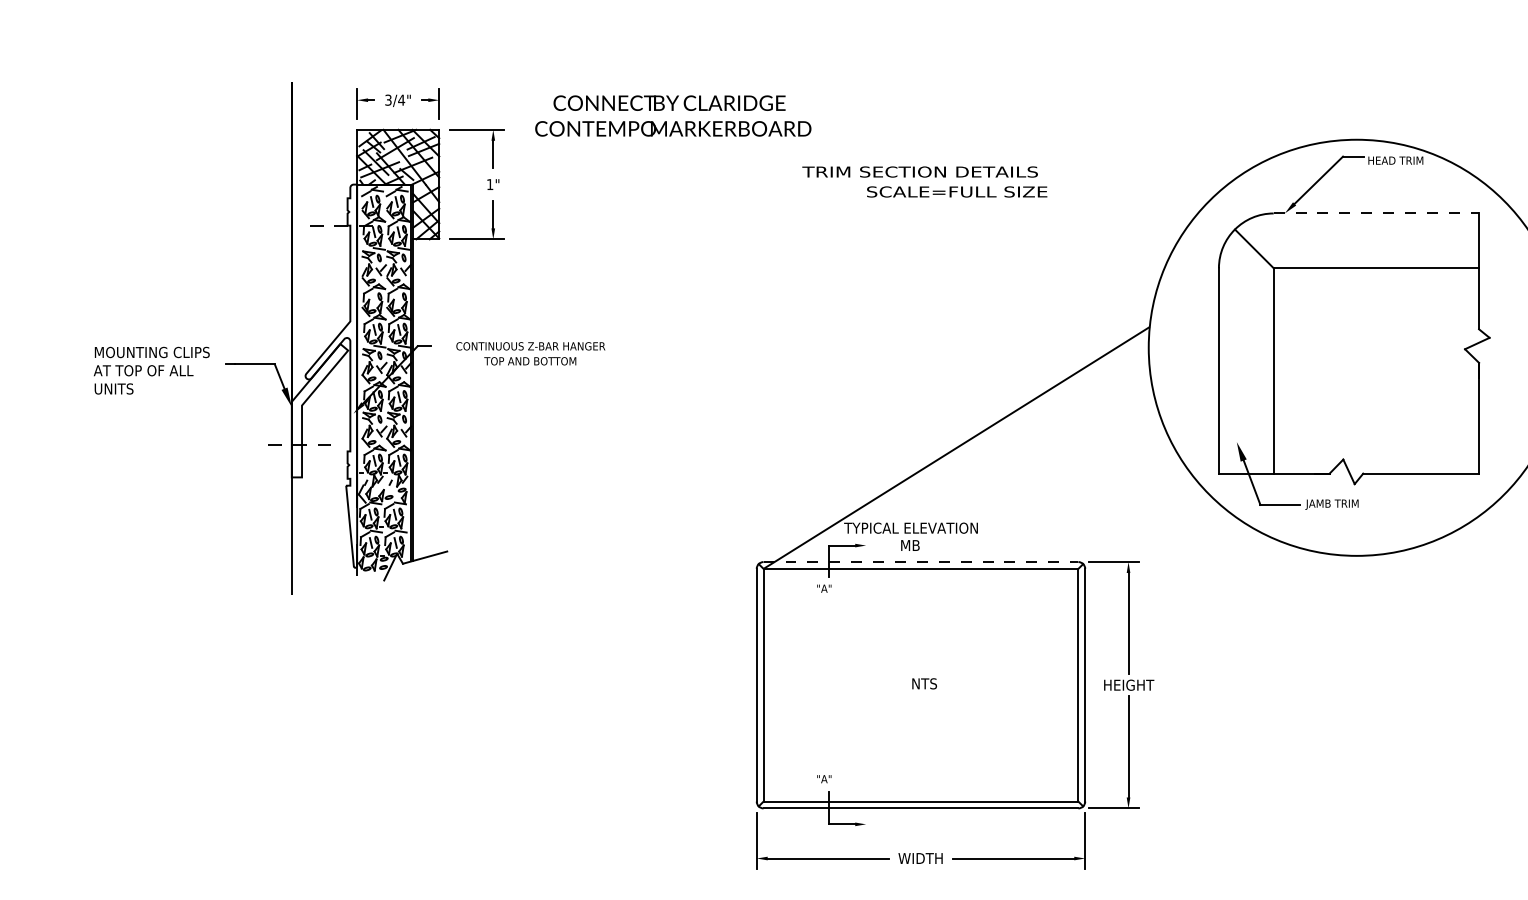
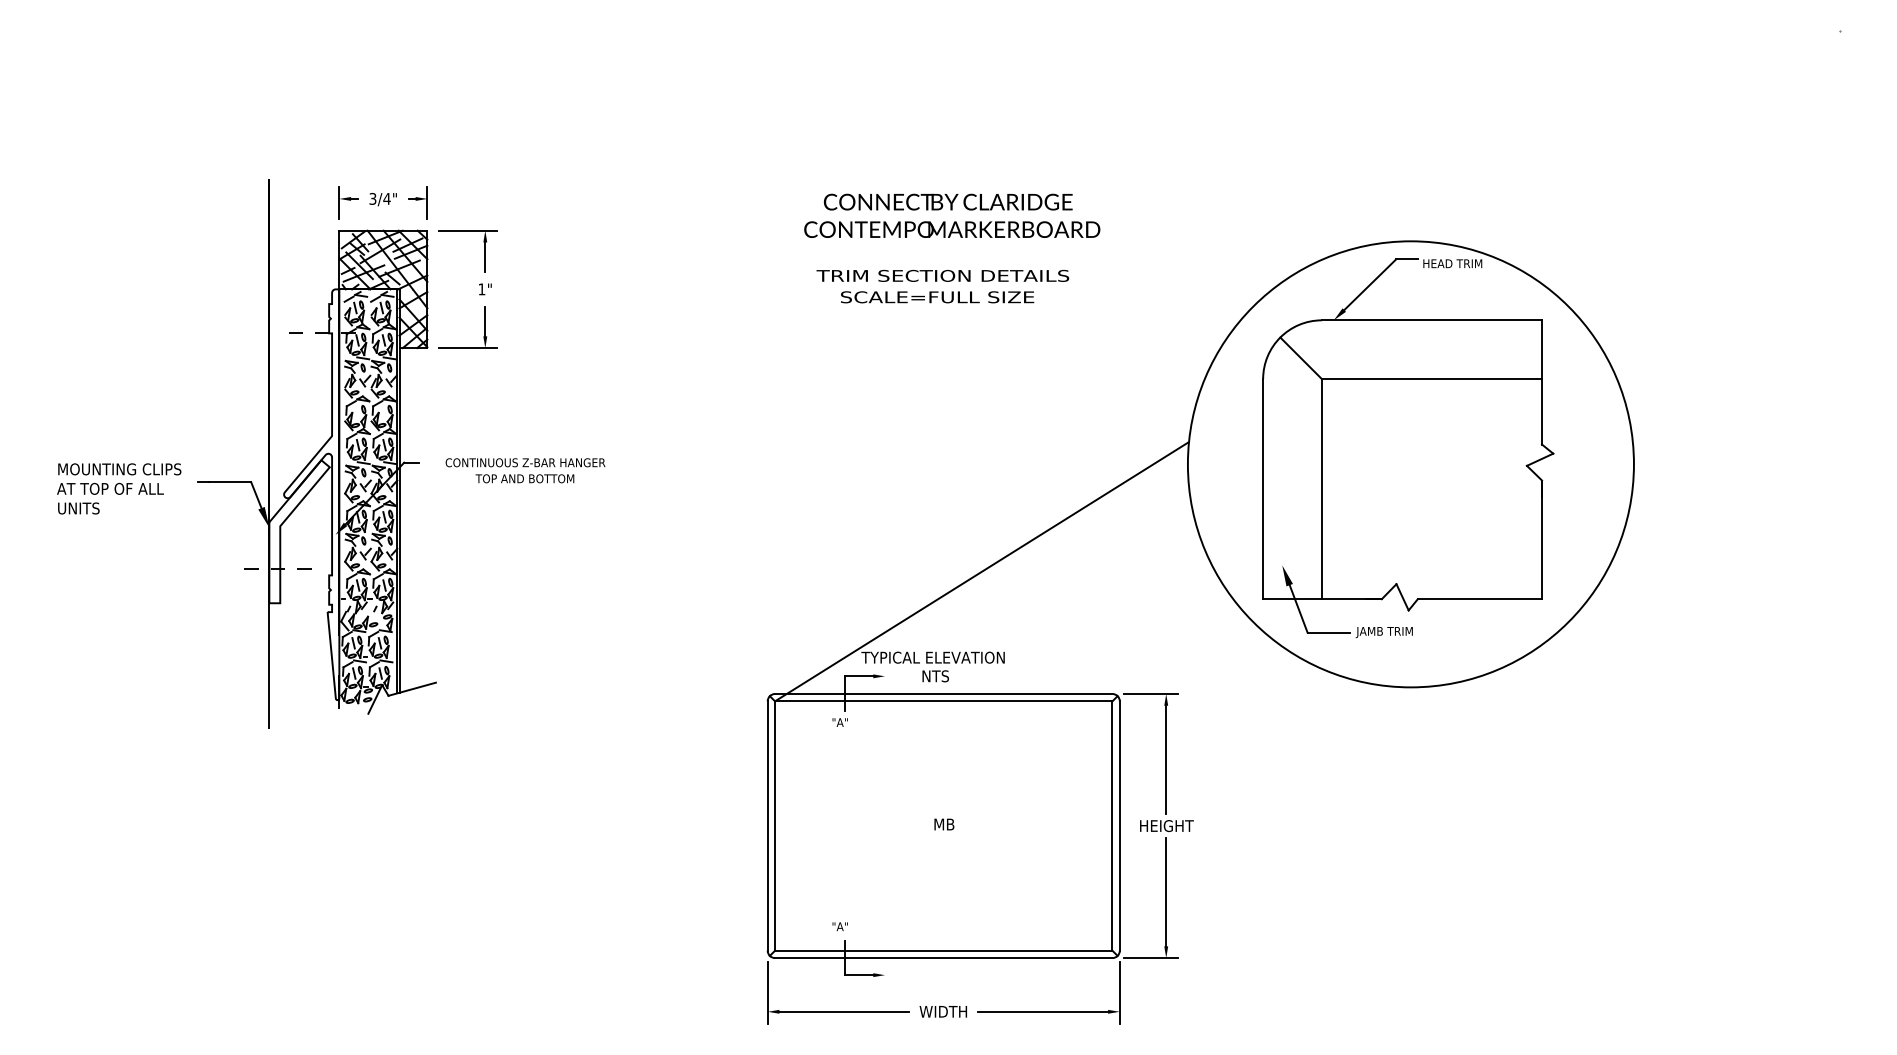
text: (673, 115) -> (952, 215), moved
text: (957, 192) -> (937, 297), moved
line: (1376, 213) -> (1432, 320), dashed -> solid
text: (914, 545) -> (936, 676), MB -> NTS
line: (920, 562) -> (943, 694), dashed -> solid
text: (925, 683) -> (948, 824), NTS -> MB

